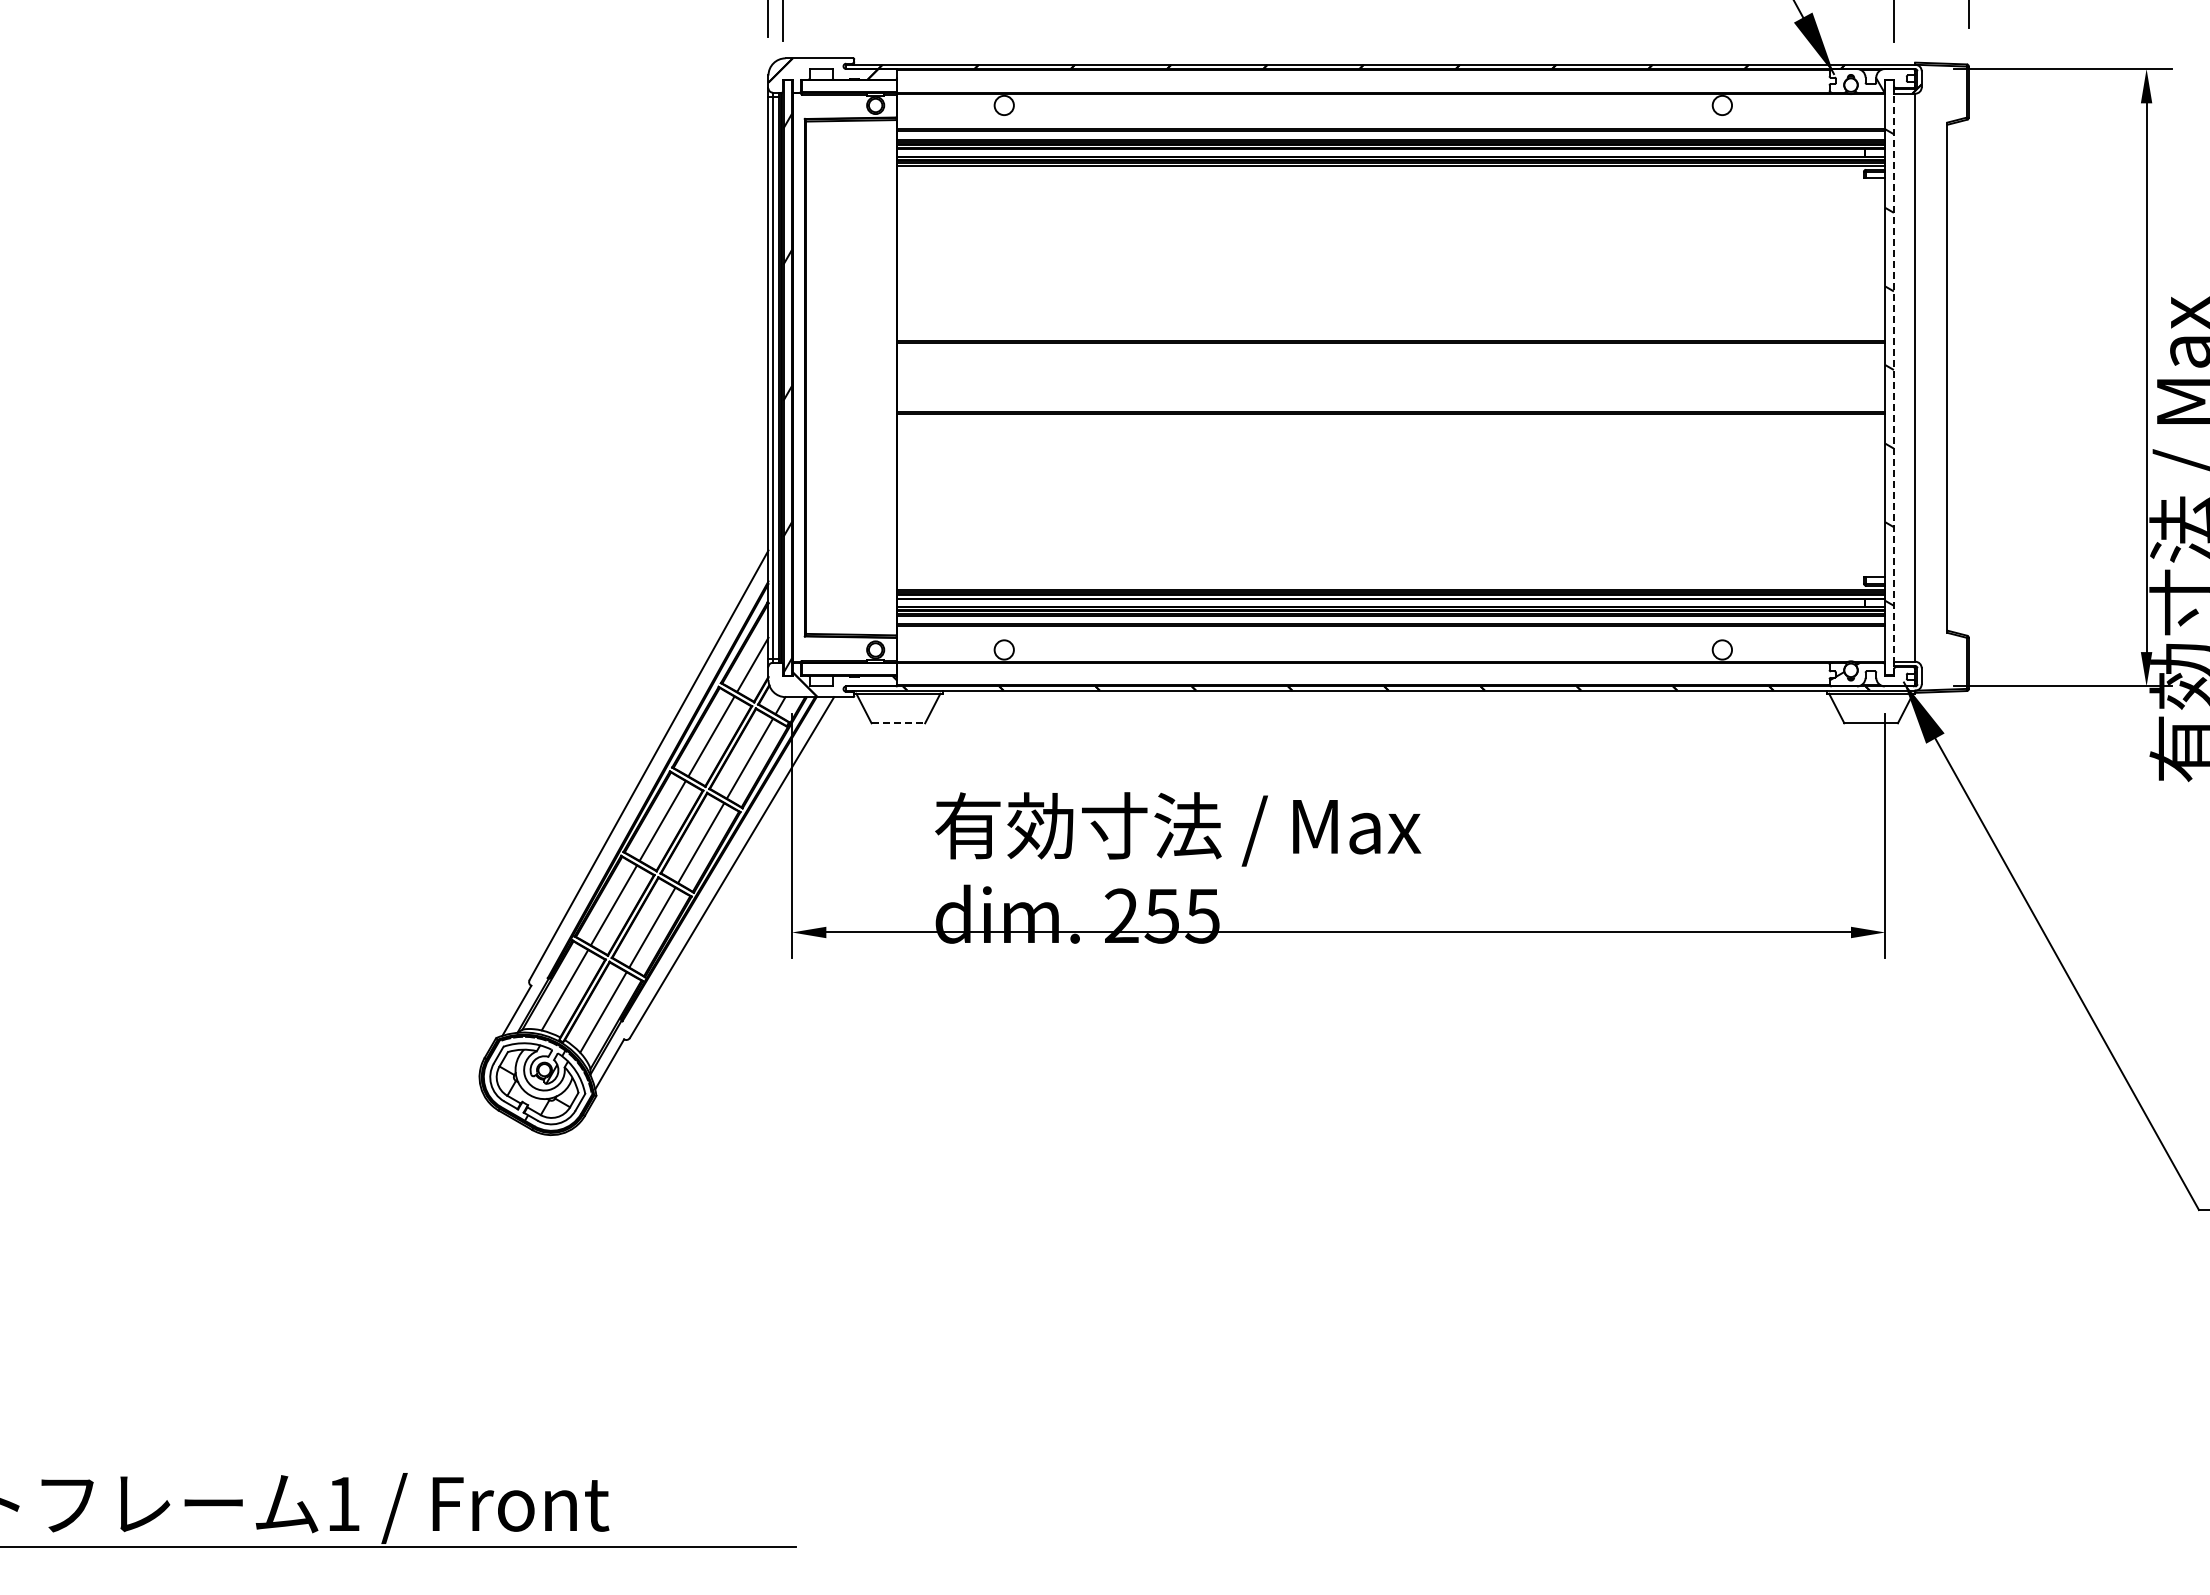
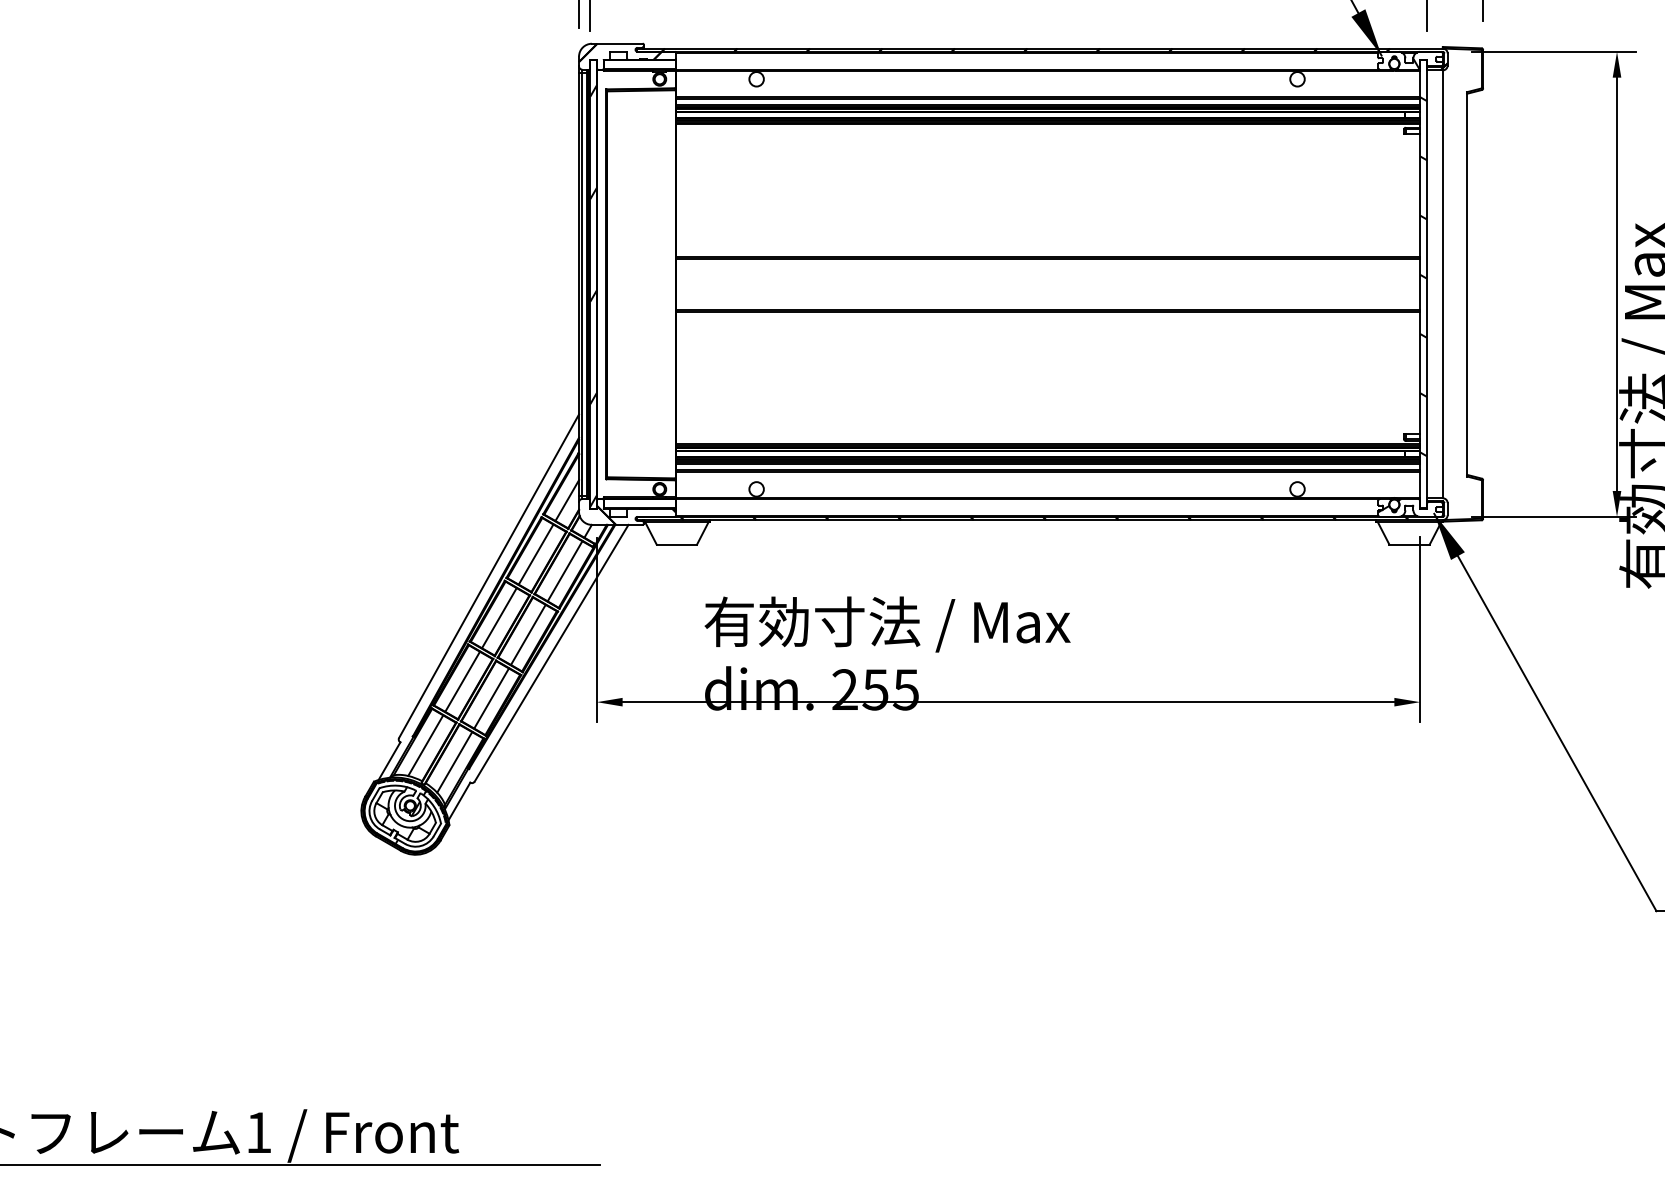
line: (1893, 377) -> (1426, 284), dashed -> solid
line: (898, 723) -> (676, 544), dashed -> solid

